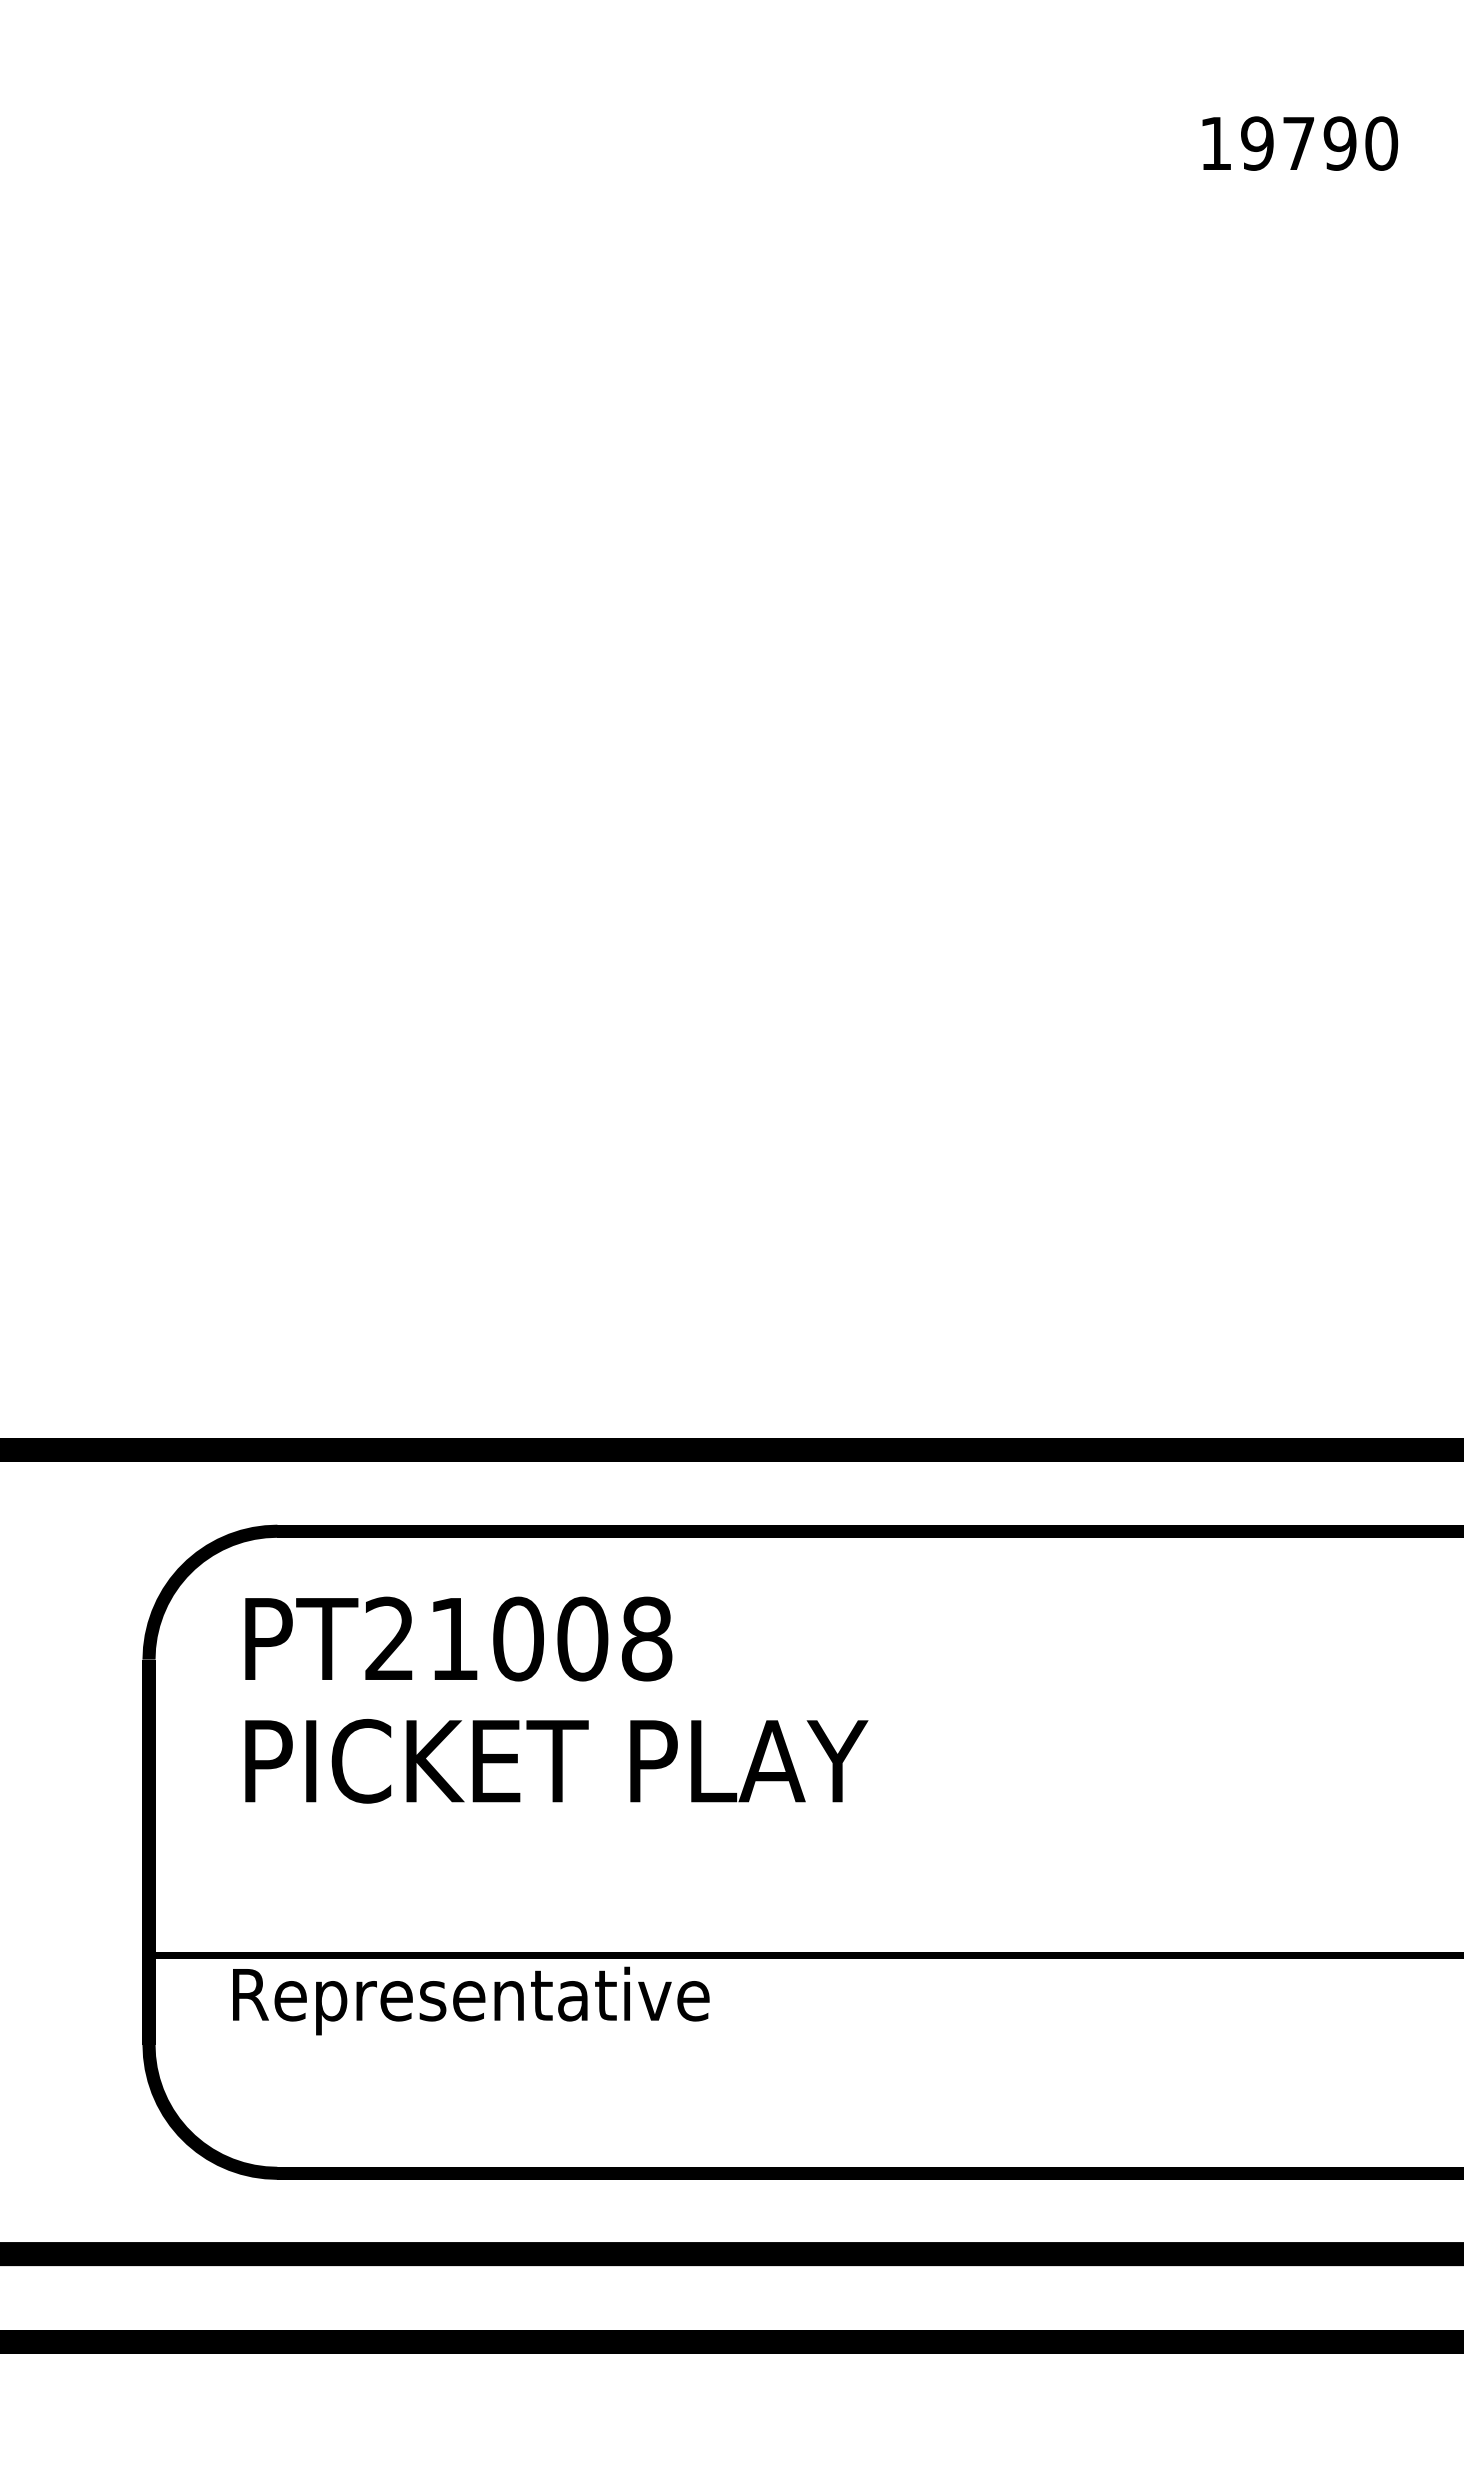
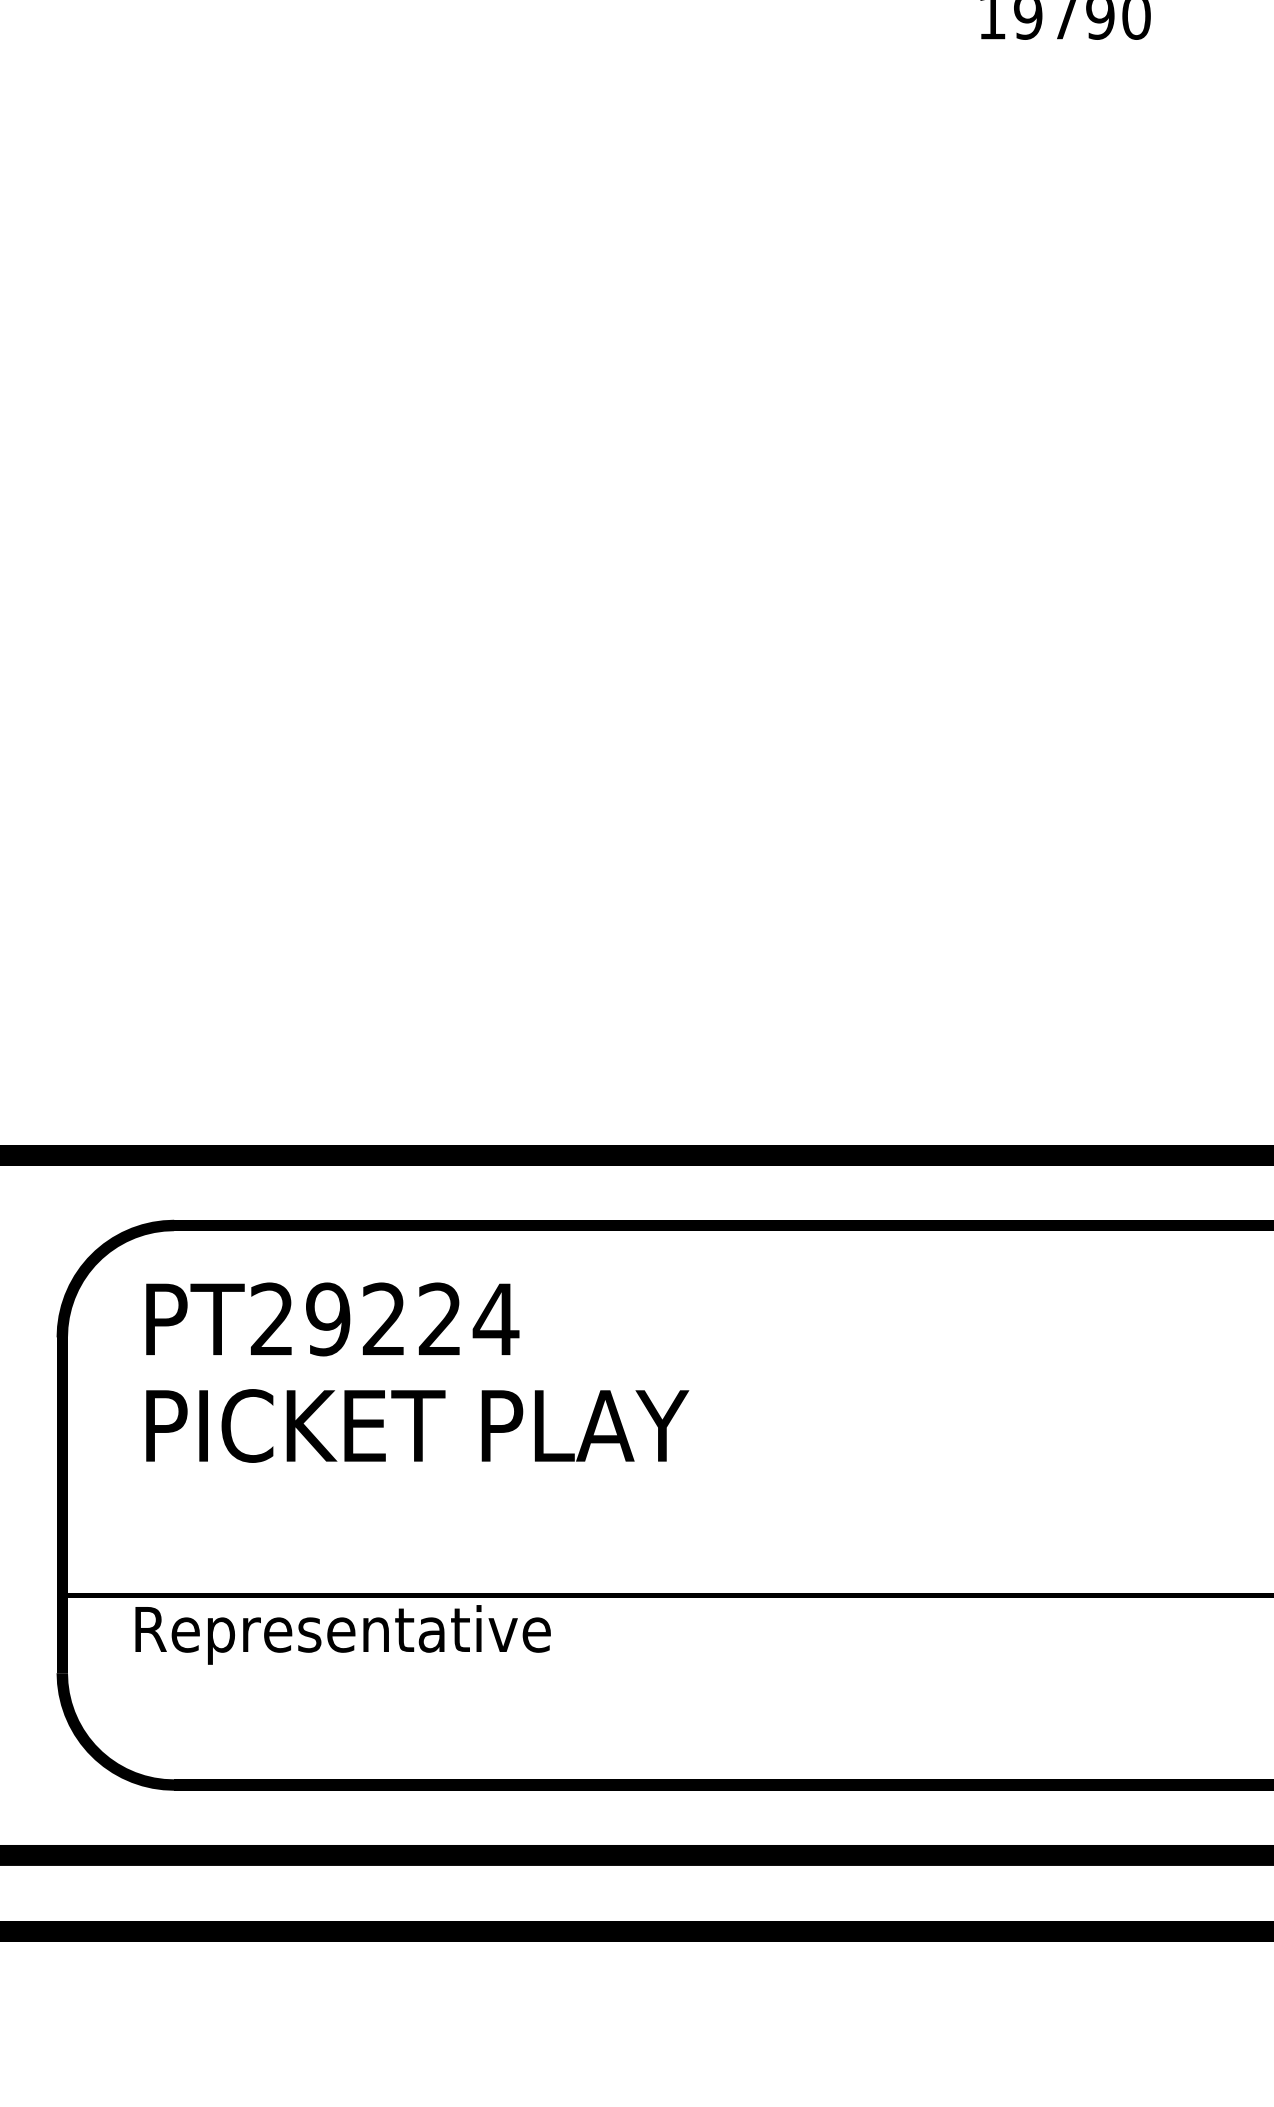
text: (550, 1638) -> (412, 1318), PT21008 -> PT29224

